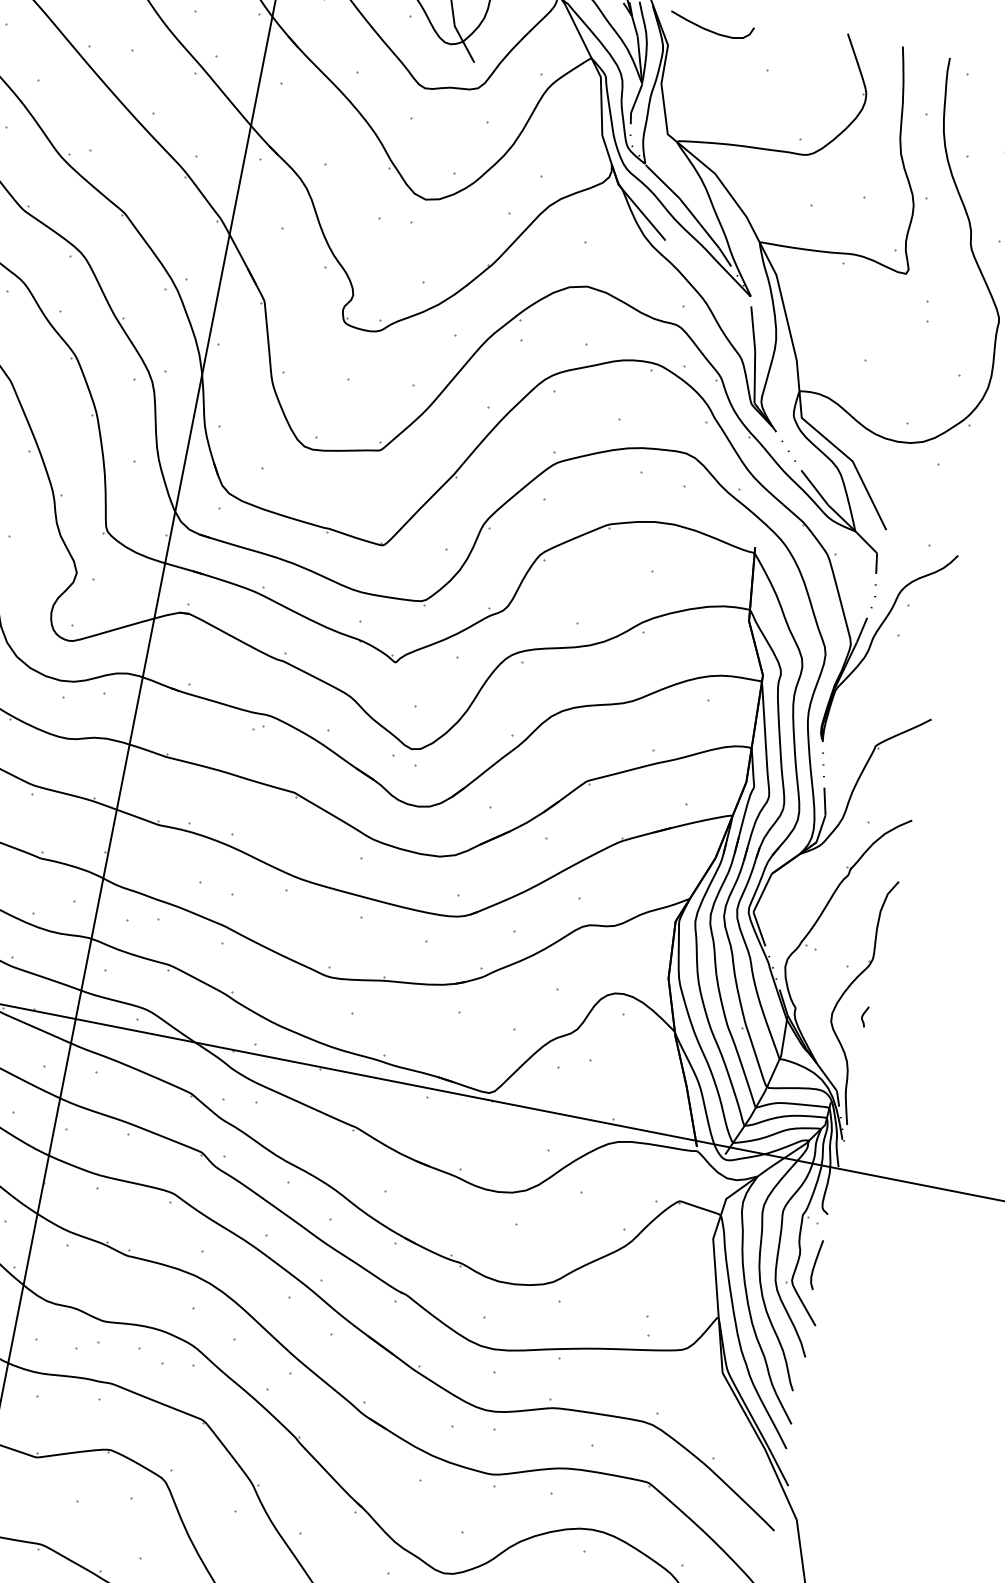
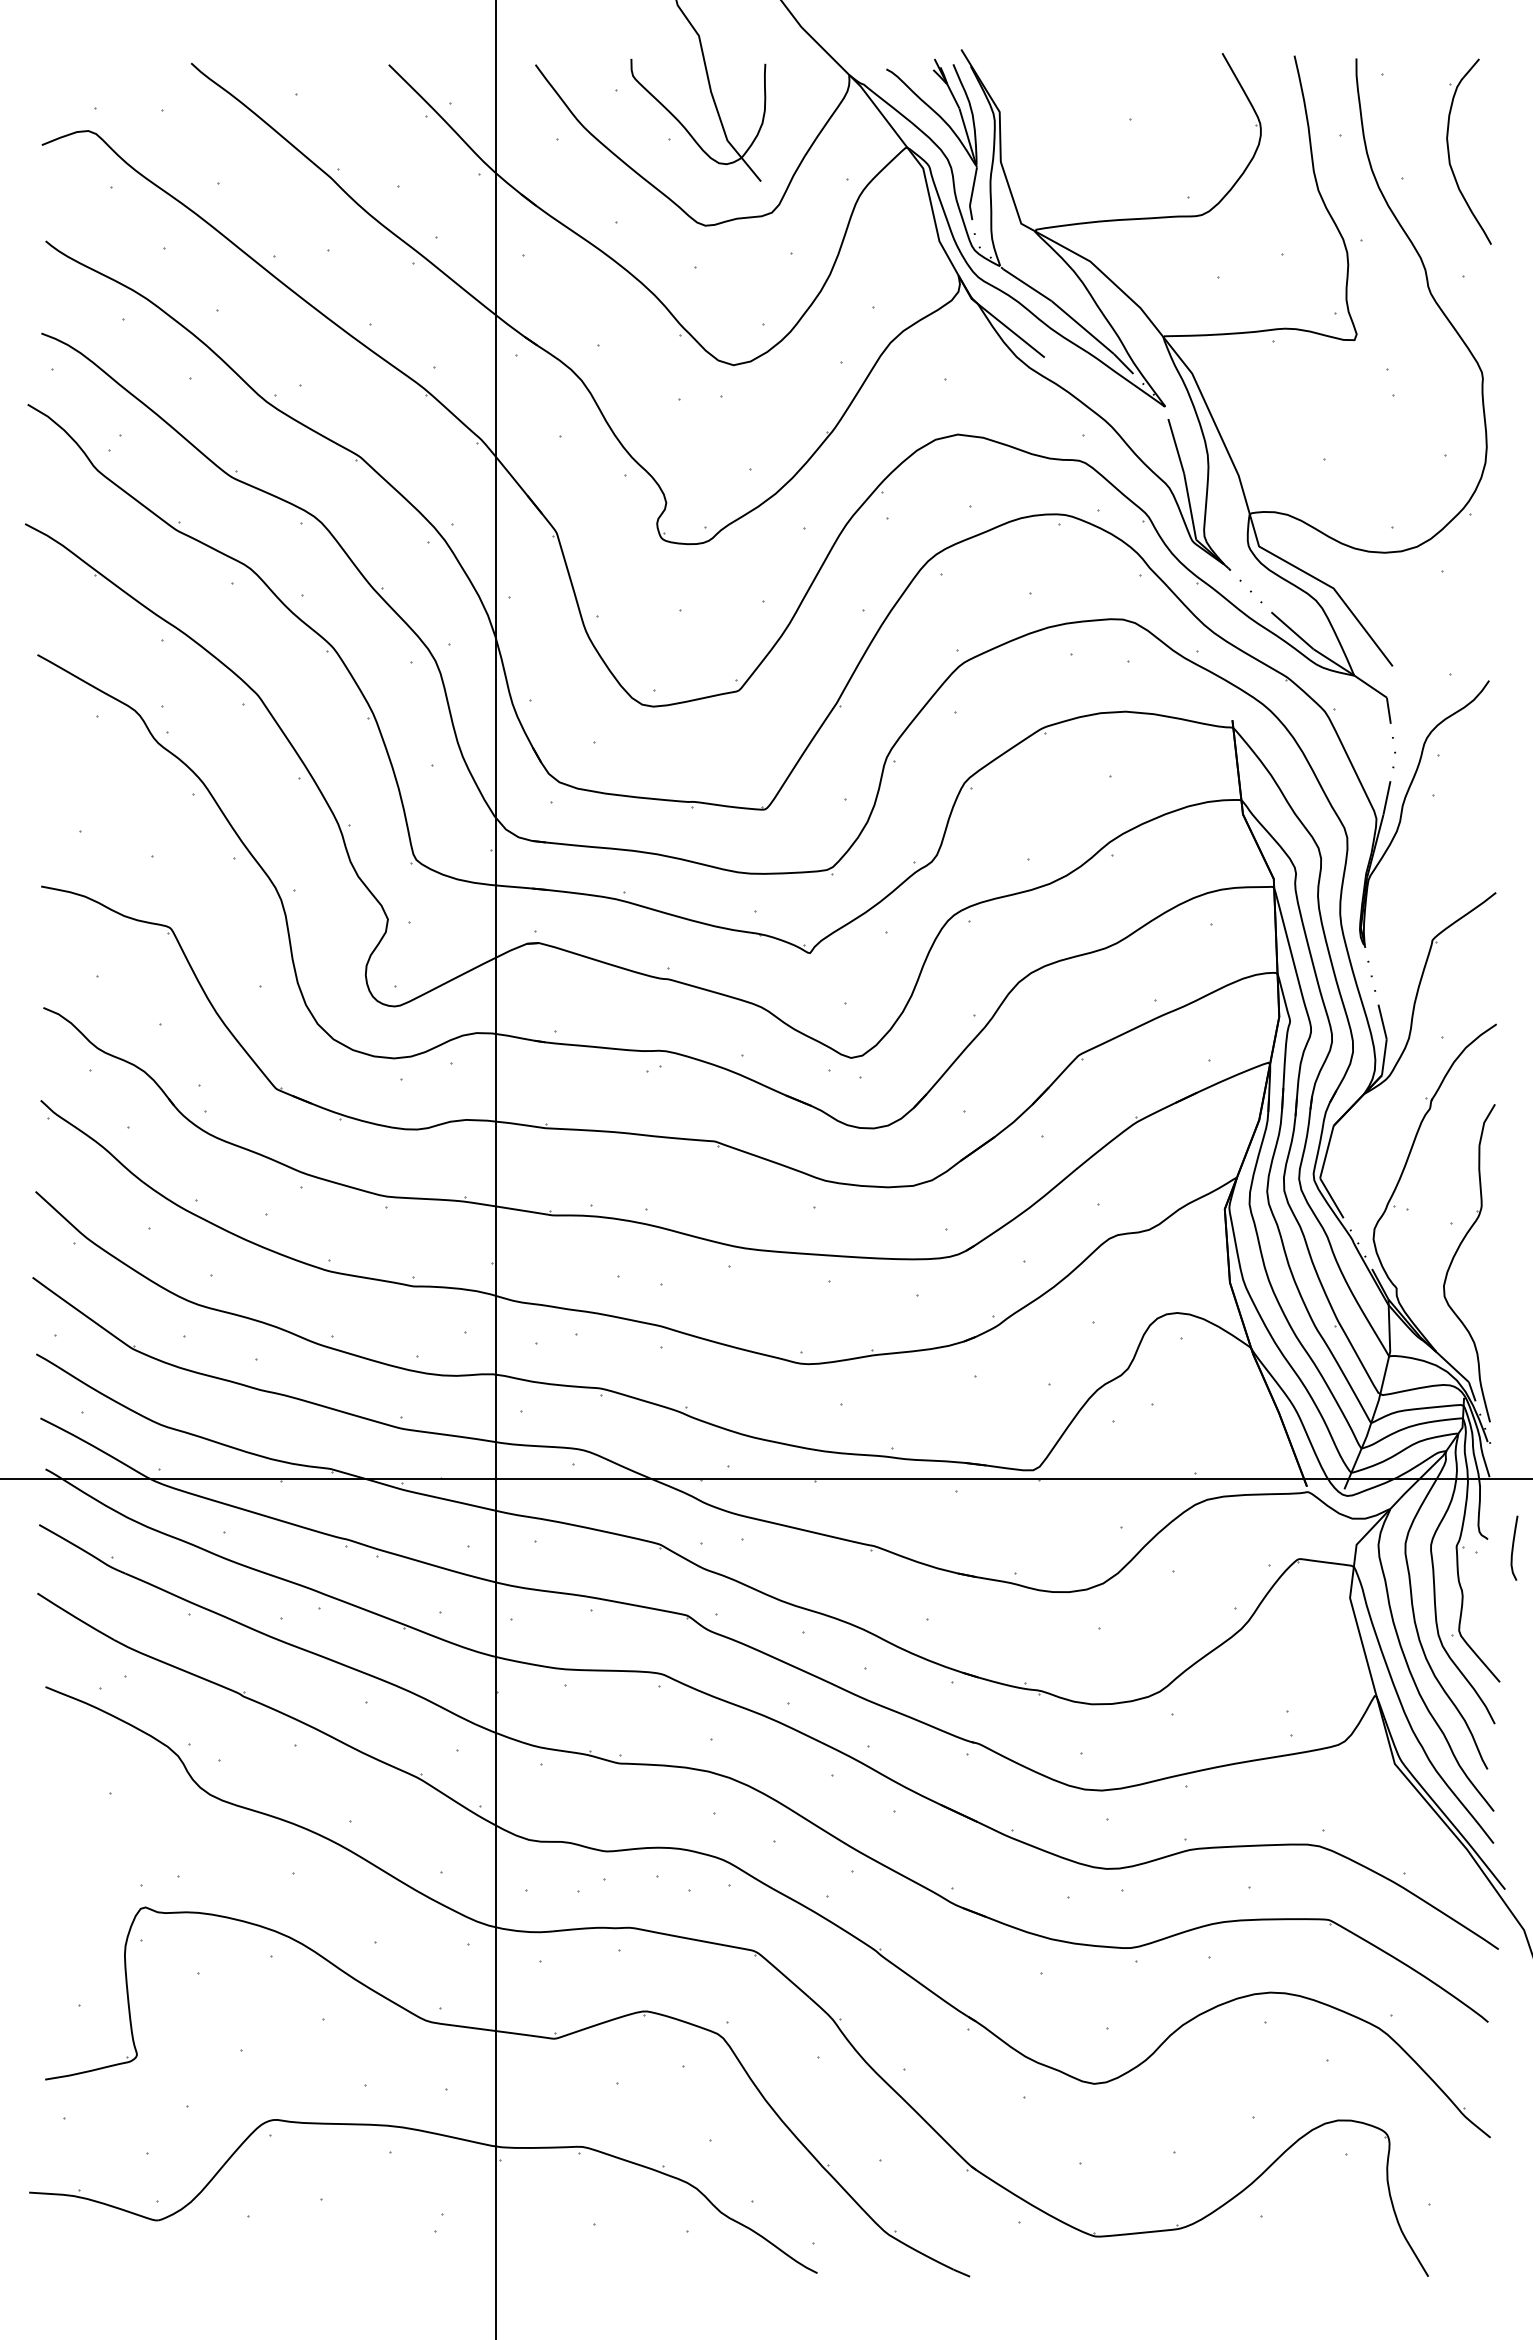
curve: (709, 30) -> (1048, 82), removed
curve: (863, 1015) -> (1483, 1281), removed
curve: (815, 1264) -> (1513, 1547), moved

